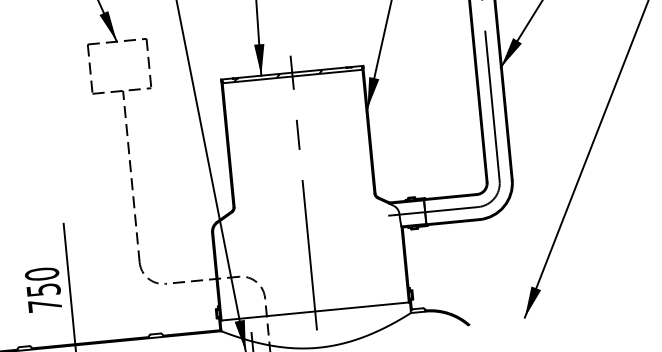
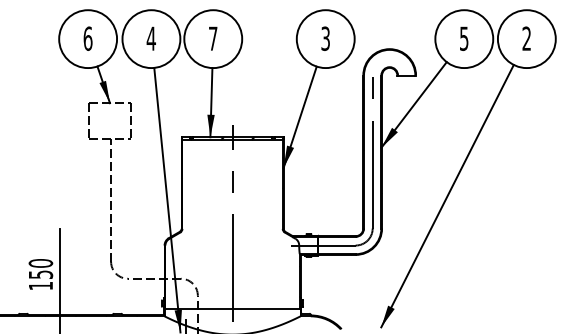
text: (44, 306) -> (40, 286), 750 -> 150

